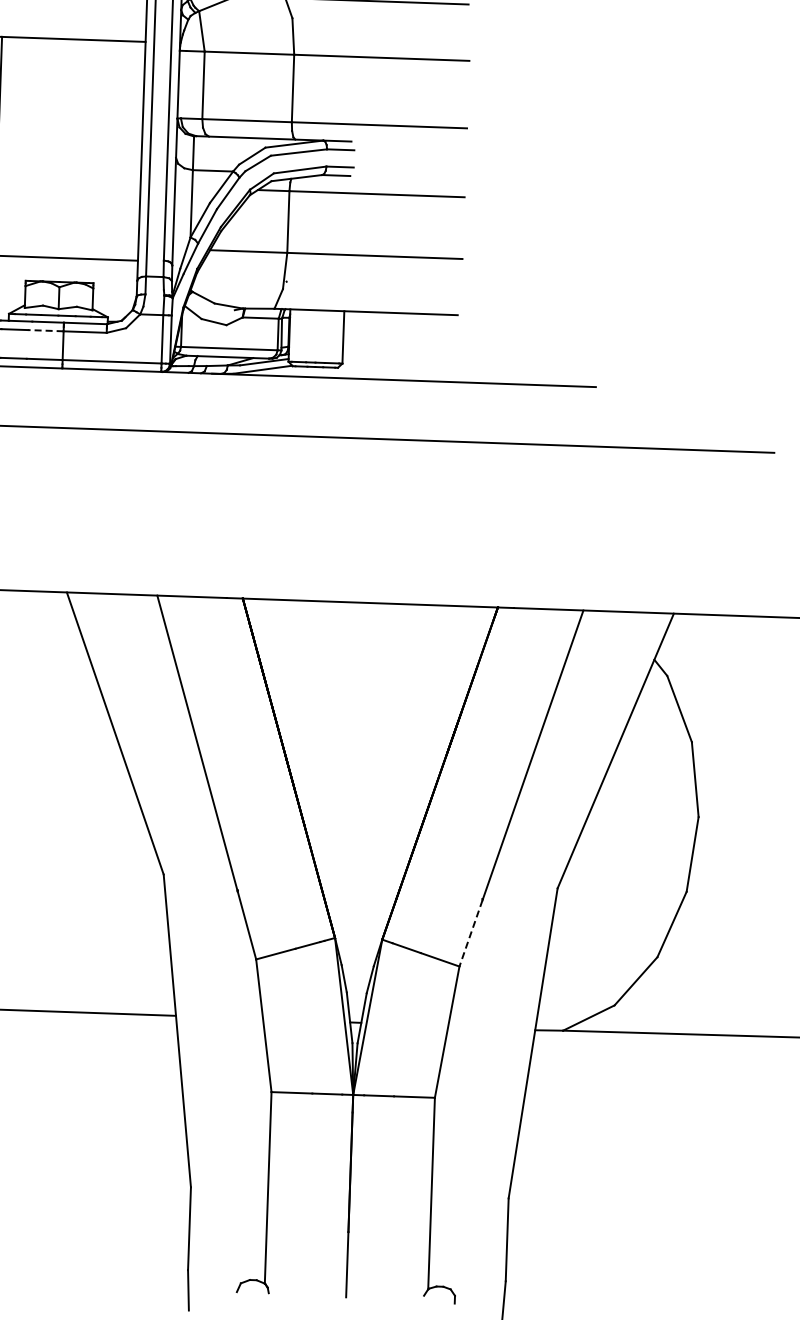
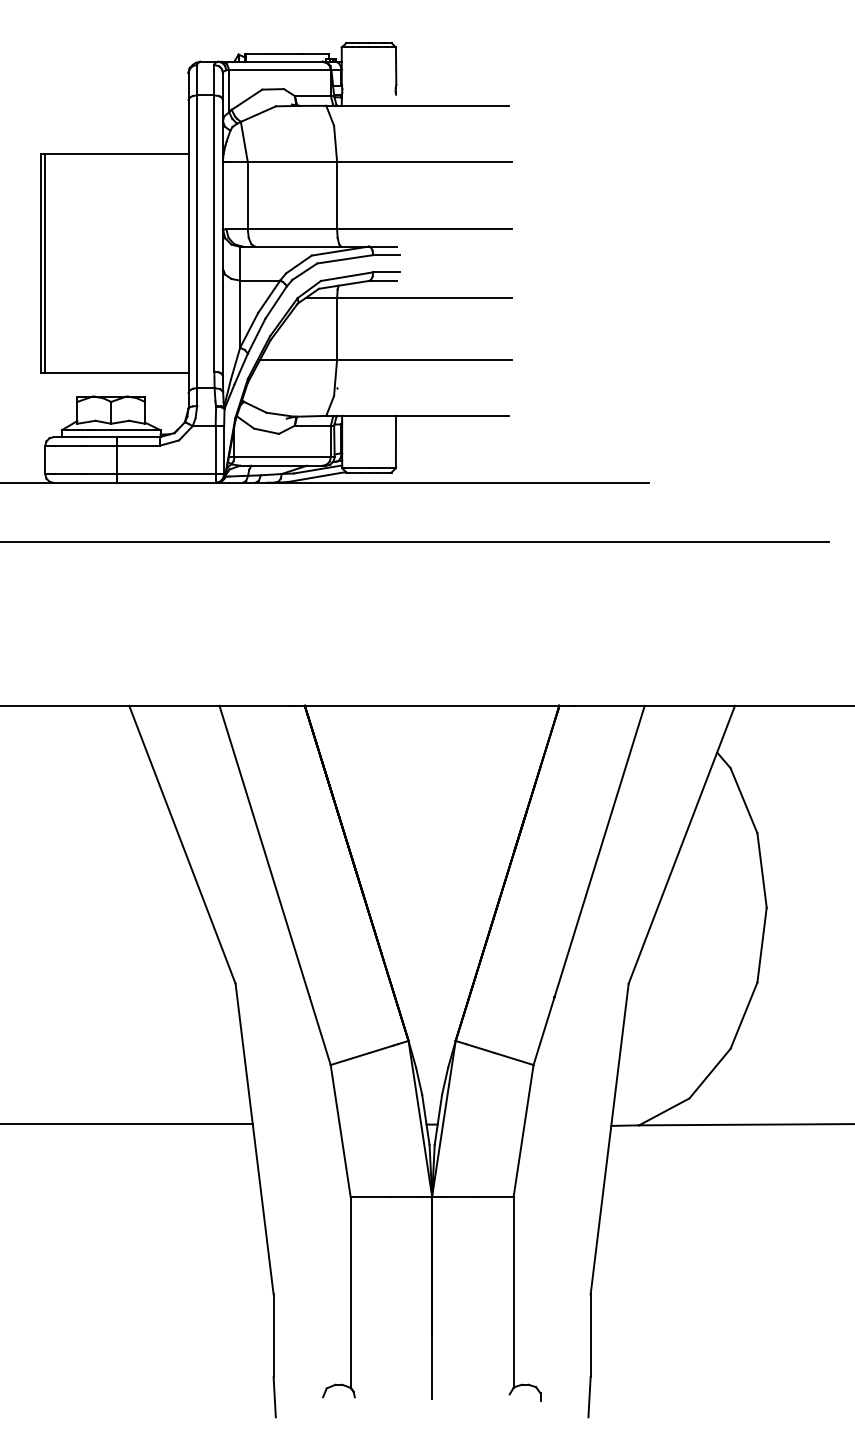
line: (46, 330) -> (99, 445), dashed -> solid
line: (470, 933) -> (543, 1031), dashed -> solid

